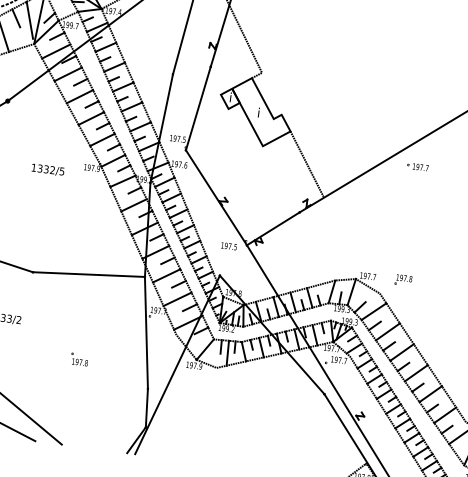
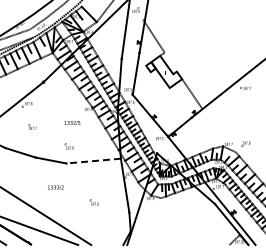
text: (48, 170) -> (72, 123), moved
part: (41, 238) -> (68, 146), added
line: (88, 275) -> (93, 161), solid -> dashed

